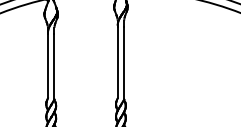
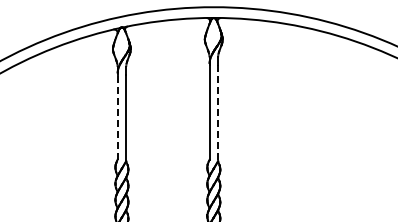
line: (124, 63) -> (218, 113), solid -> dashed
line: (47, 65) -> (117, 116), solid -> dashed

